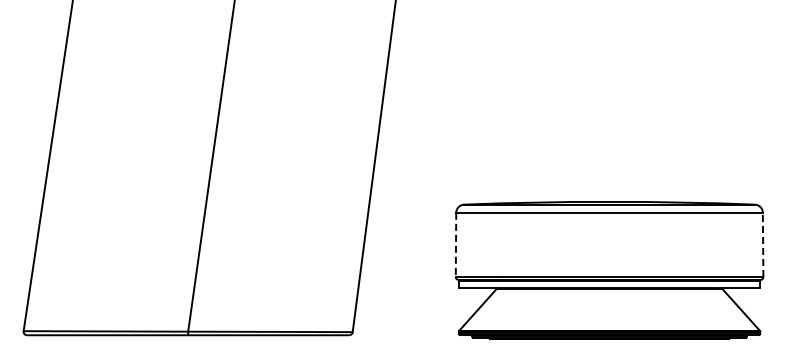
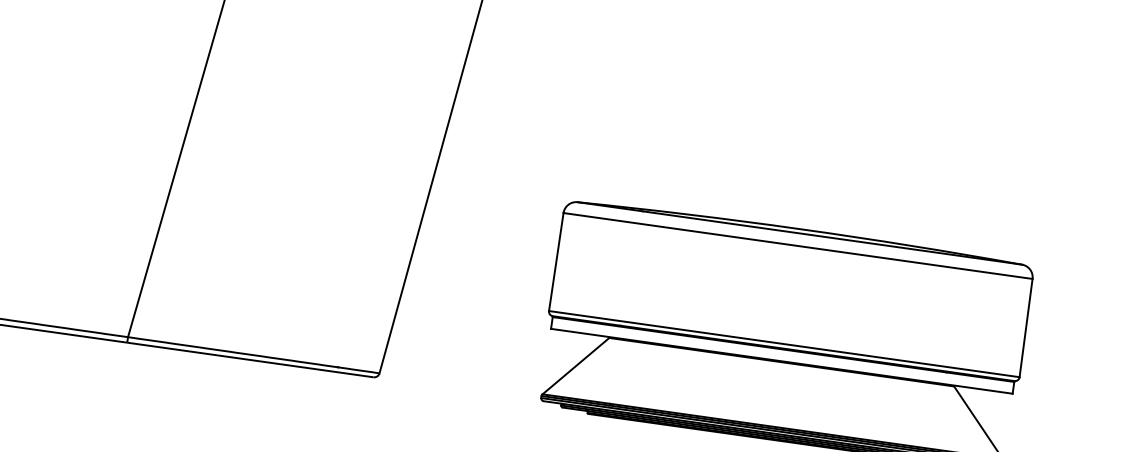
line: (763, 244) -> (1026, 327), dashed -> solid
line: (456, 245) -> (556, 263), dashed -> solid

